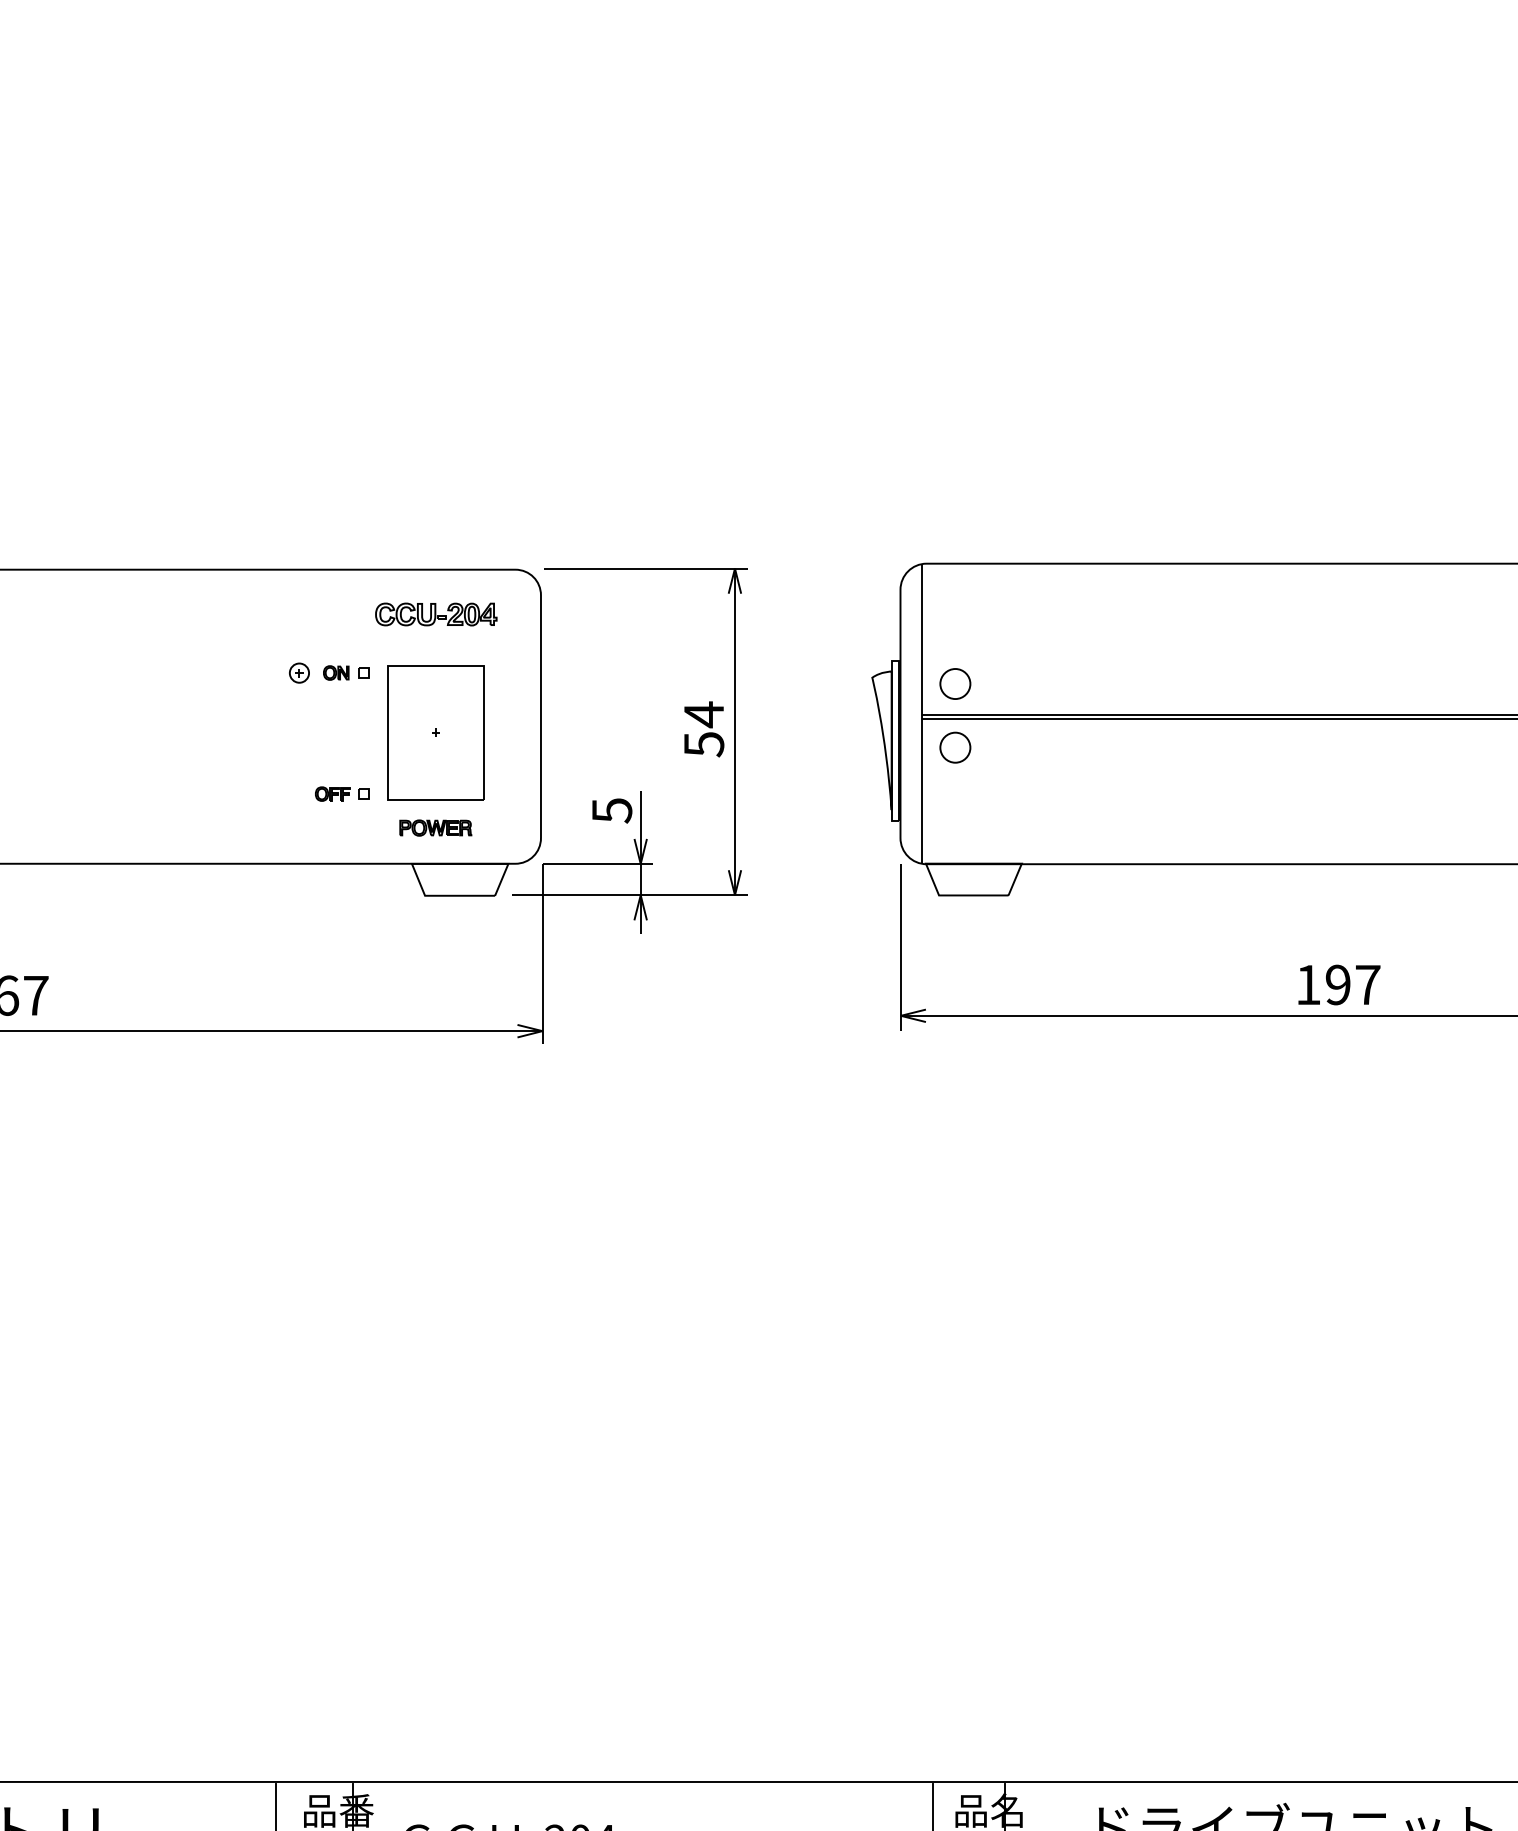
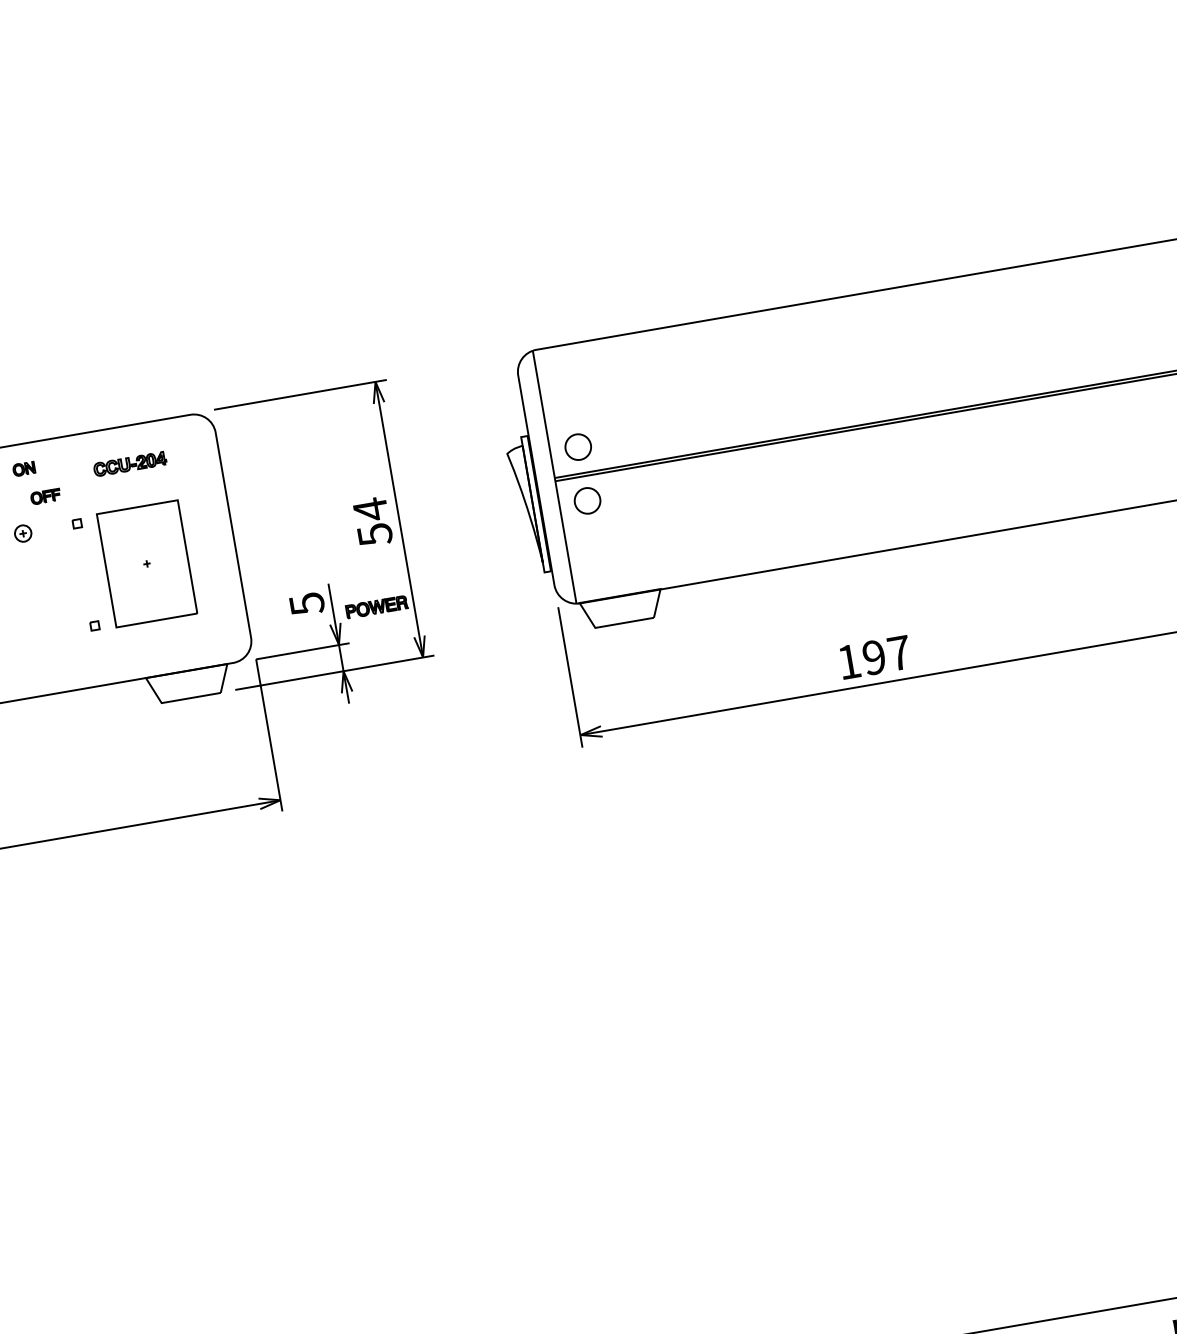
part: (436, 614) -> (130, 464), size x0.7
part: (336, 672) -> (24, 468), moved
part: (332, 793) -> (45, 496), moved
part: (435, 827) -> (376, 606), moved
text: (1339, 984) -> (875, 656), moved

